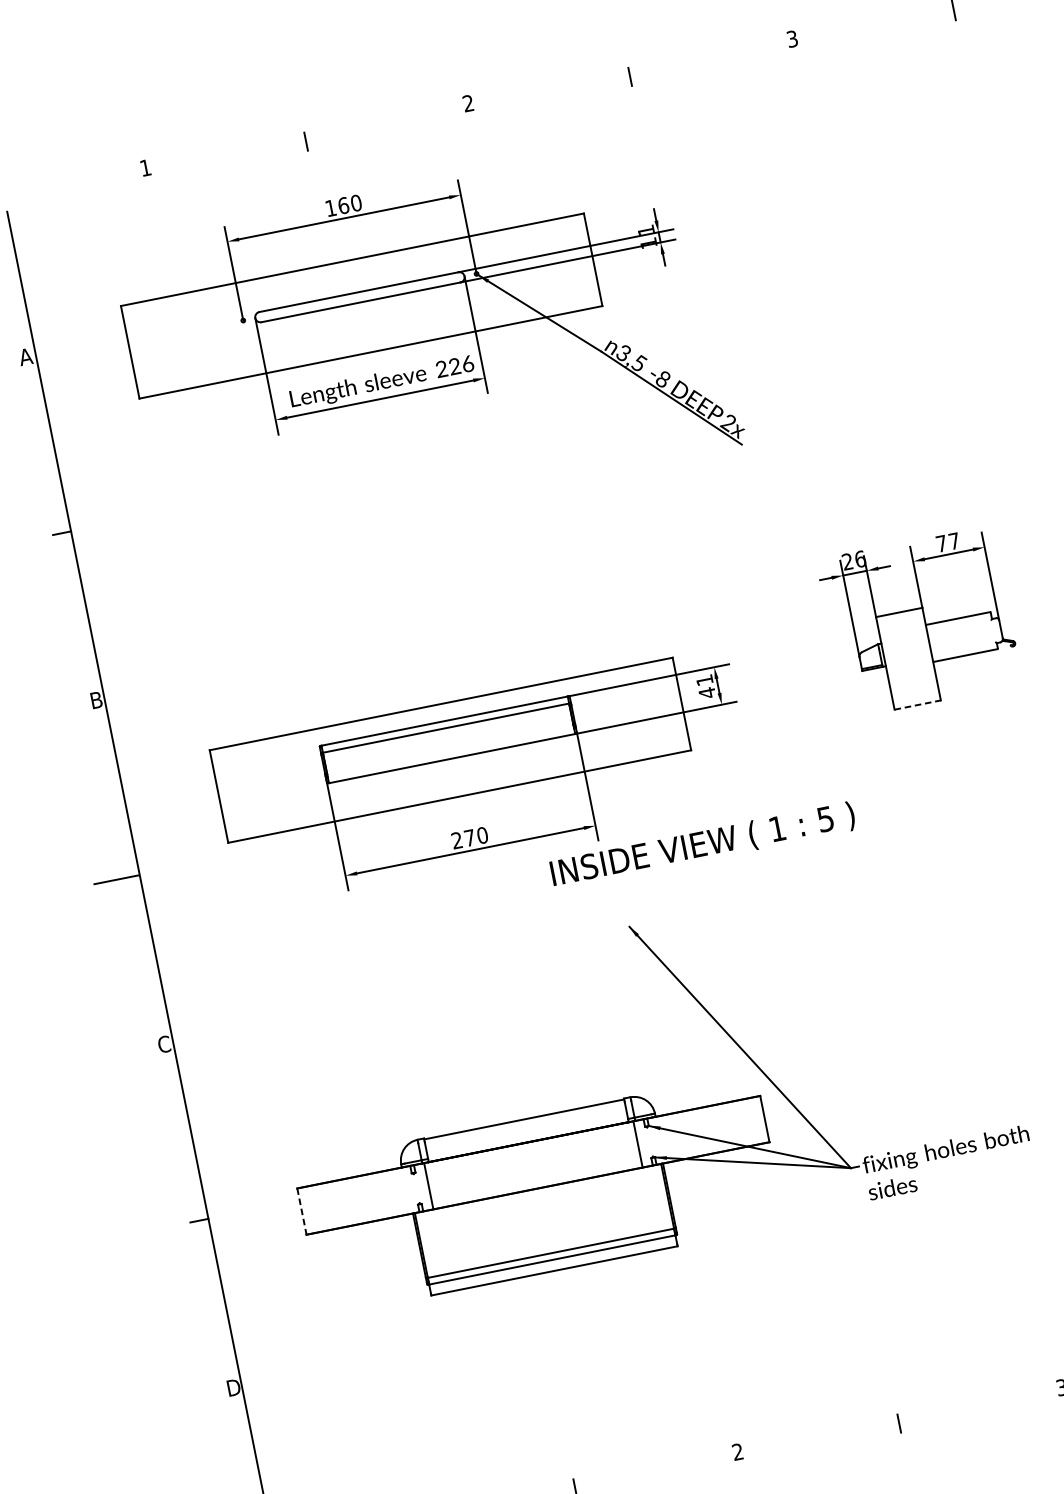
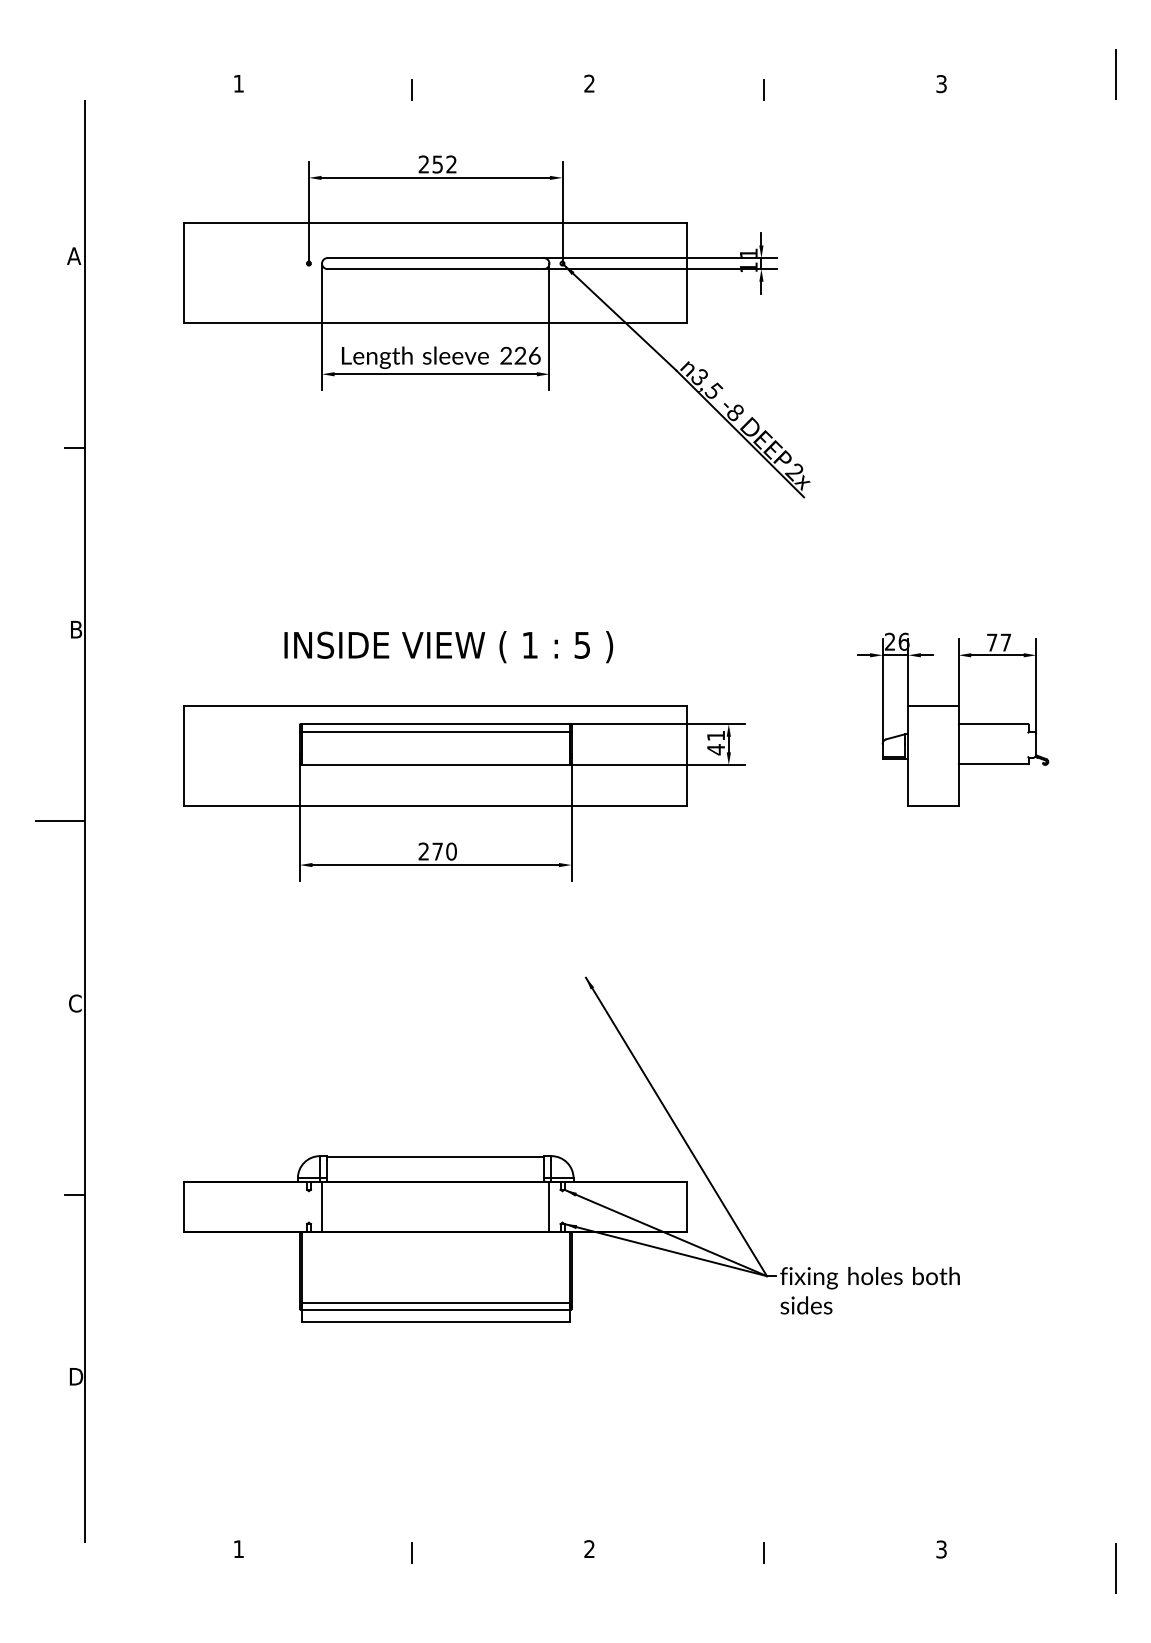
text: (343, 205) -> (437, 164), 160 -> 252
line: (917, 705) -> (933, 806), dashed -> solid
text: (702, 845) -> (448, 647), moved
line: (302, 1212) -> (184, 1207), dashed -> solid

